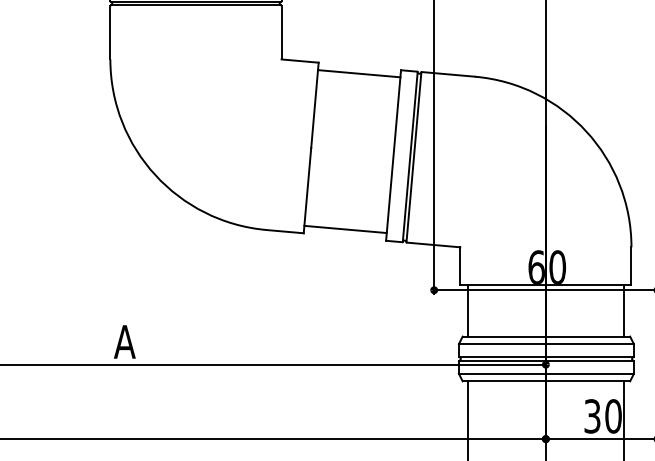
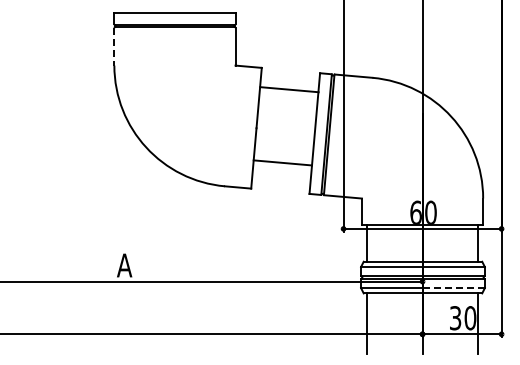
line: (110, 32) -> (114, 46), solid -> dashed
line: (359, 73) -> (289, 89), moved
line: (345, 228) -> (282, 162), moved
line: (589, 374) -> (453, 288), solid -> dashed

